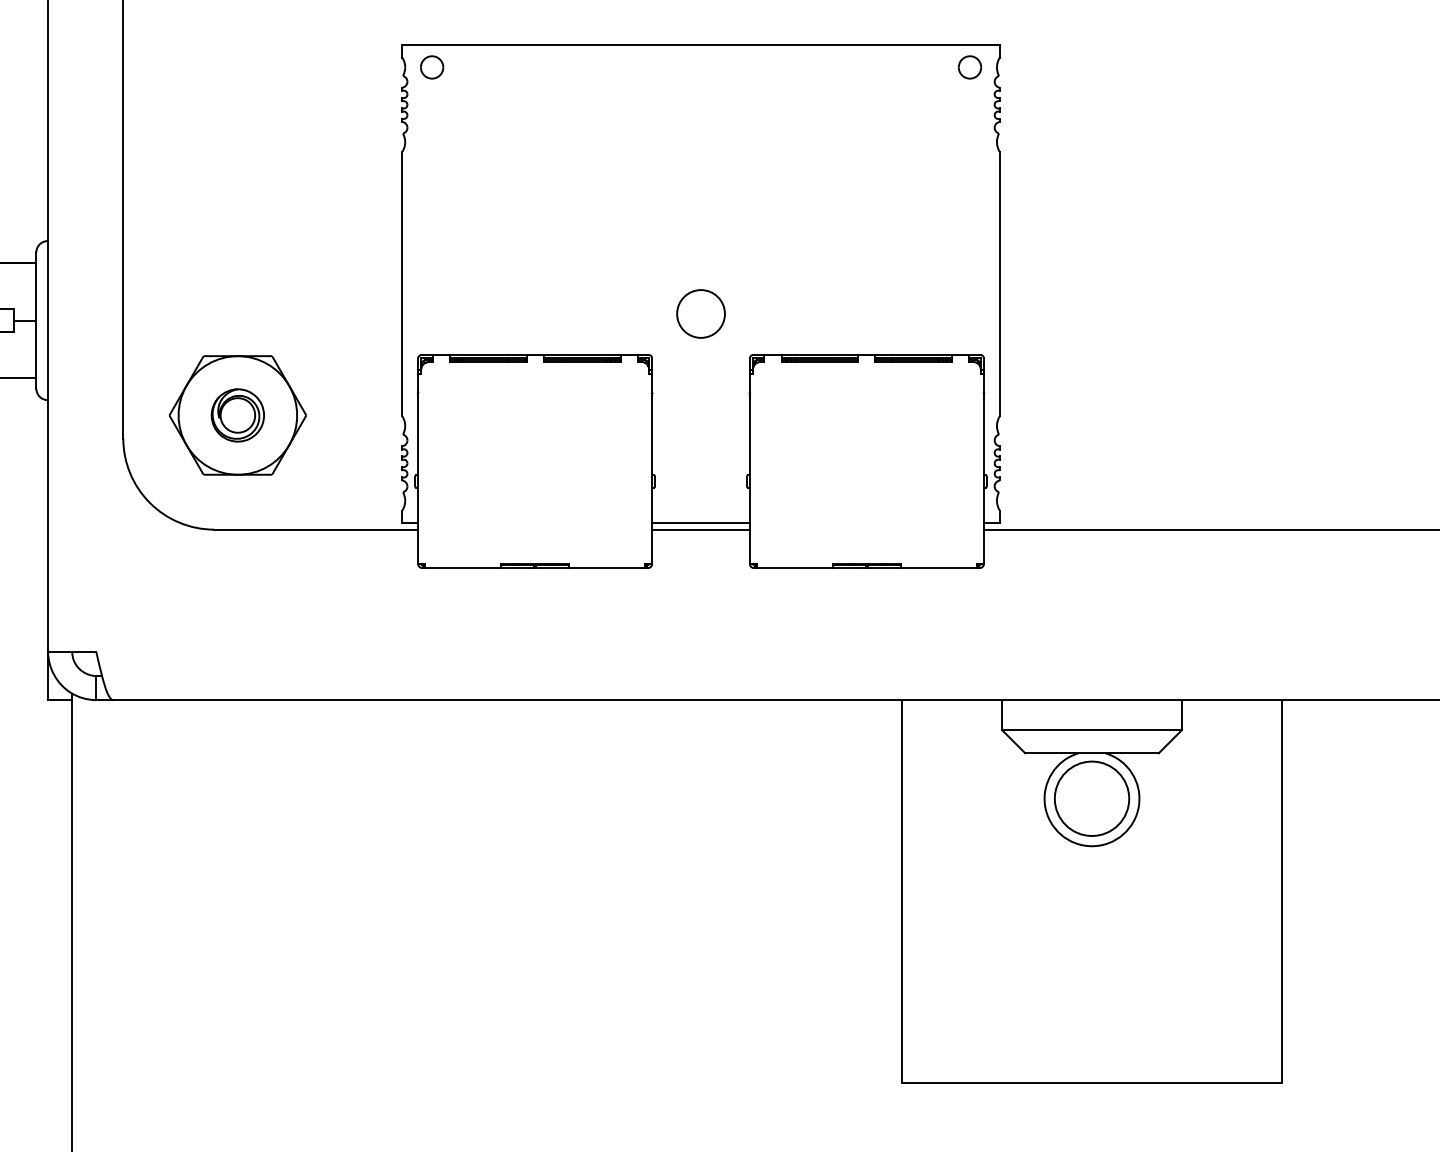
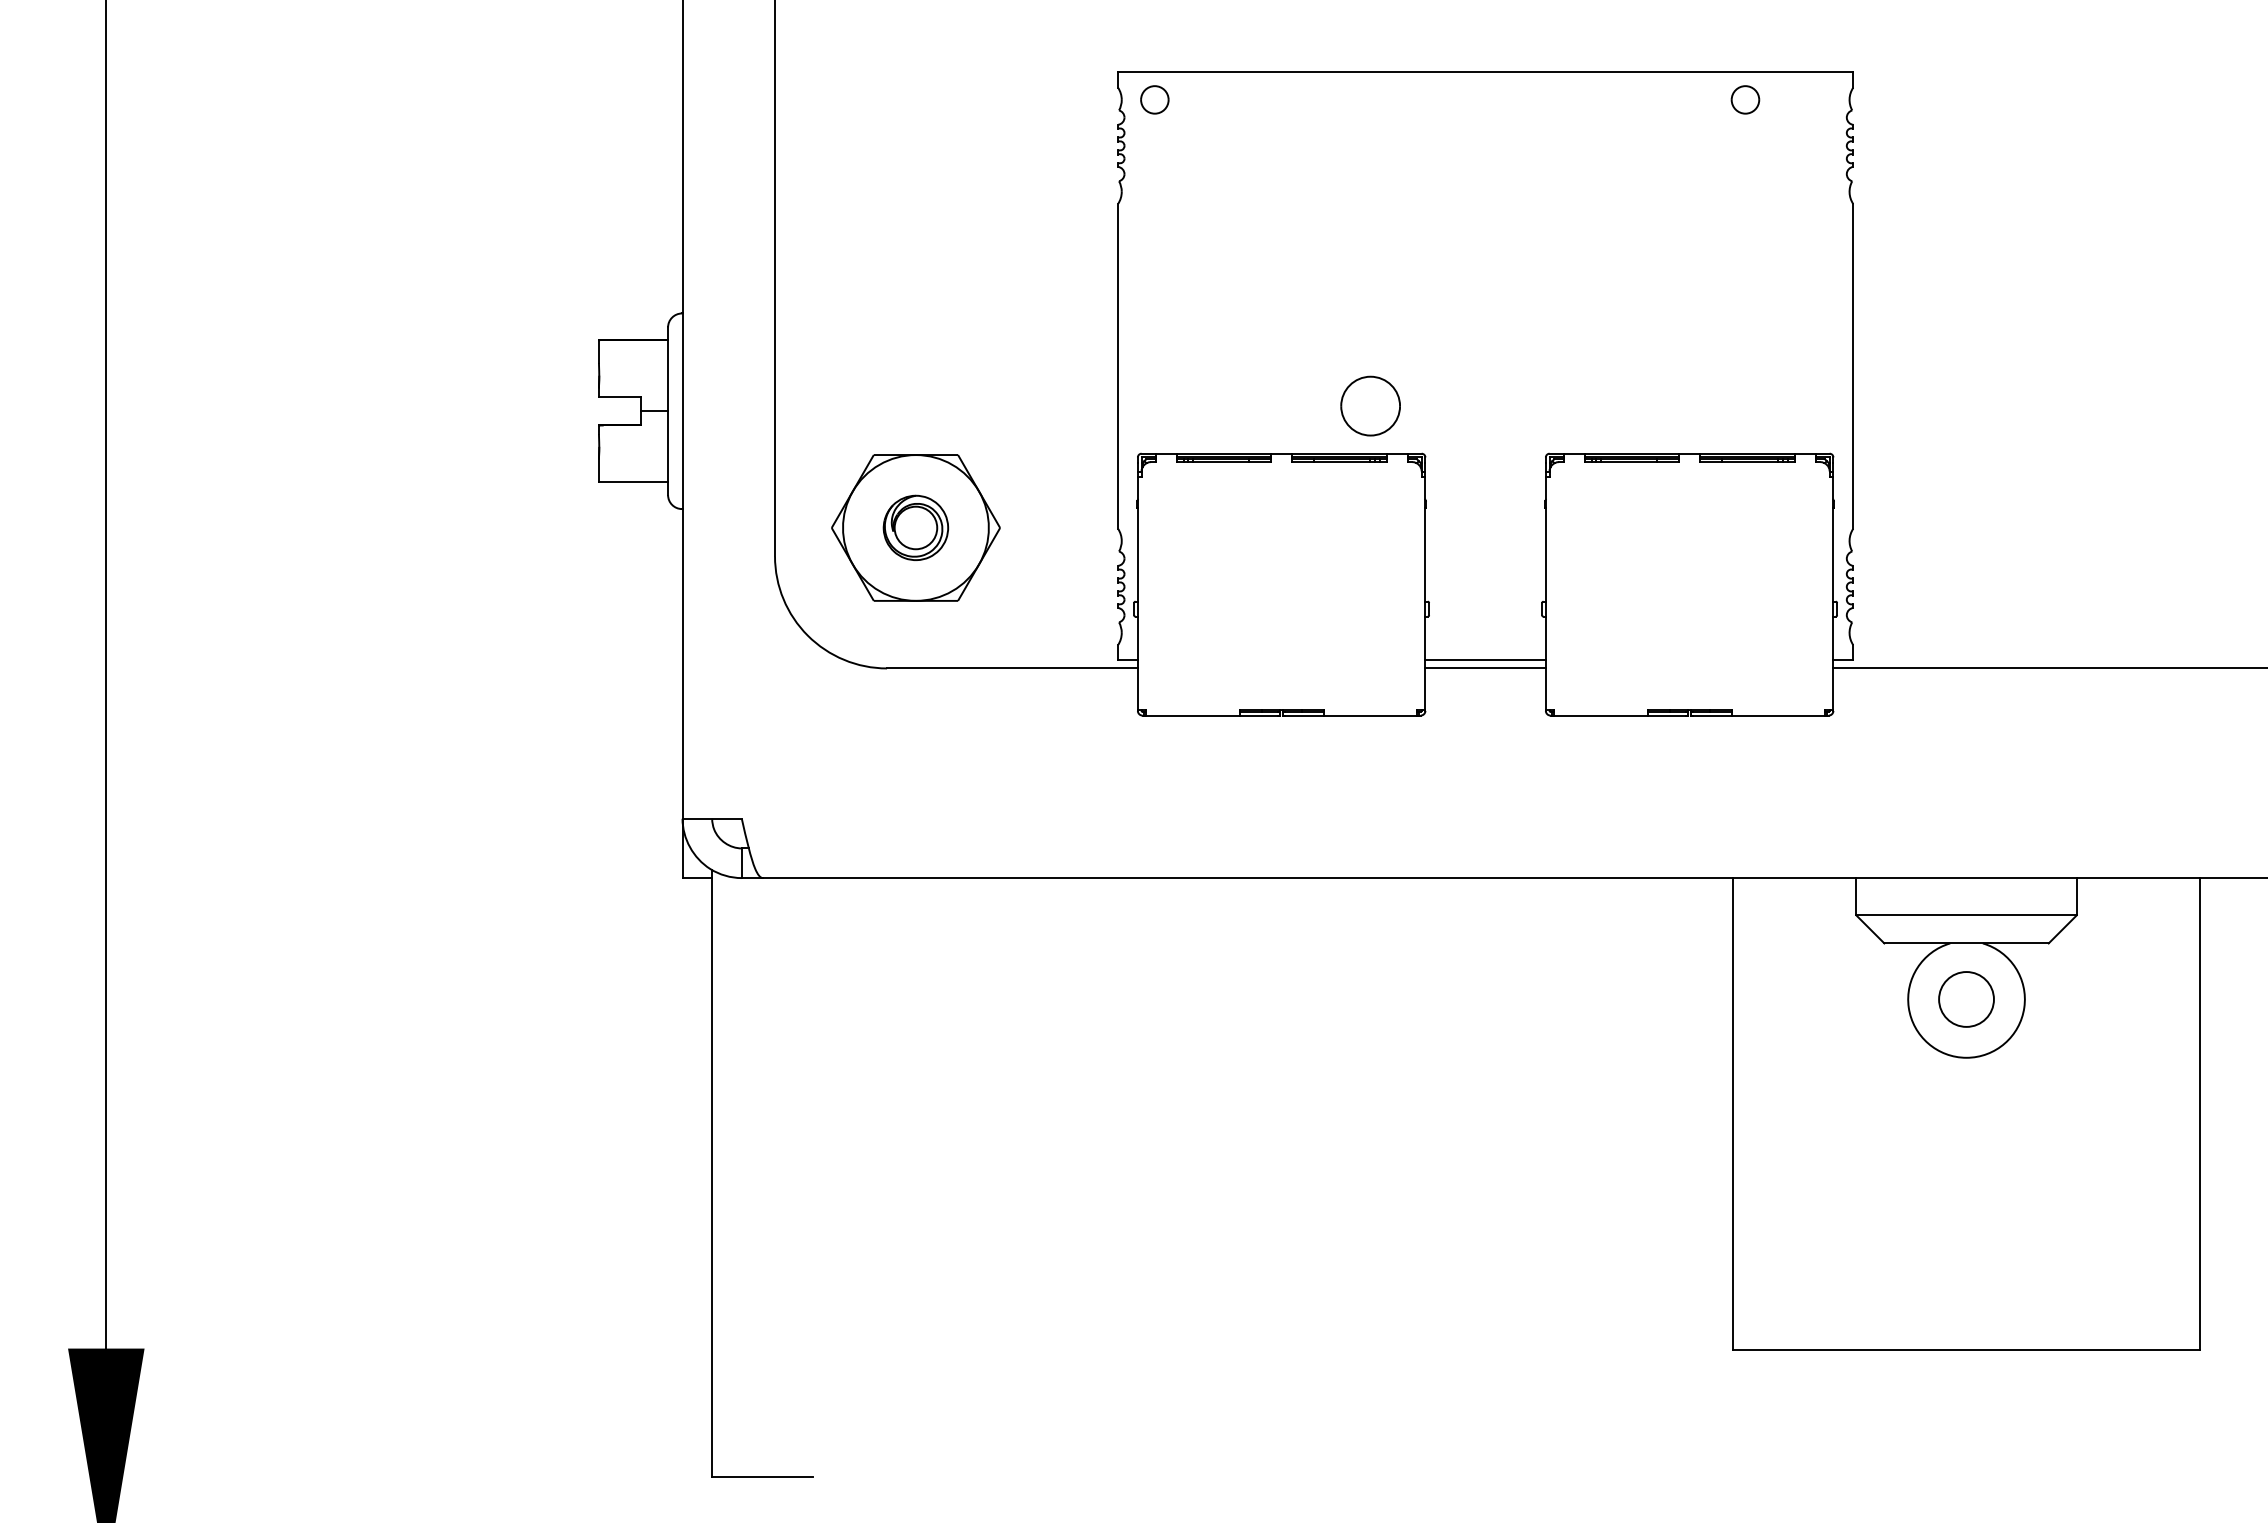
part: (970, 67) -> (1745, 99), moved
part: (700, 313) -> (1370, 405), moved
circle: (1091, 798) -> (1966, 999), size x0.6

